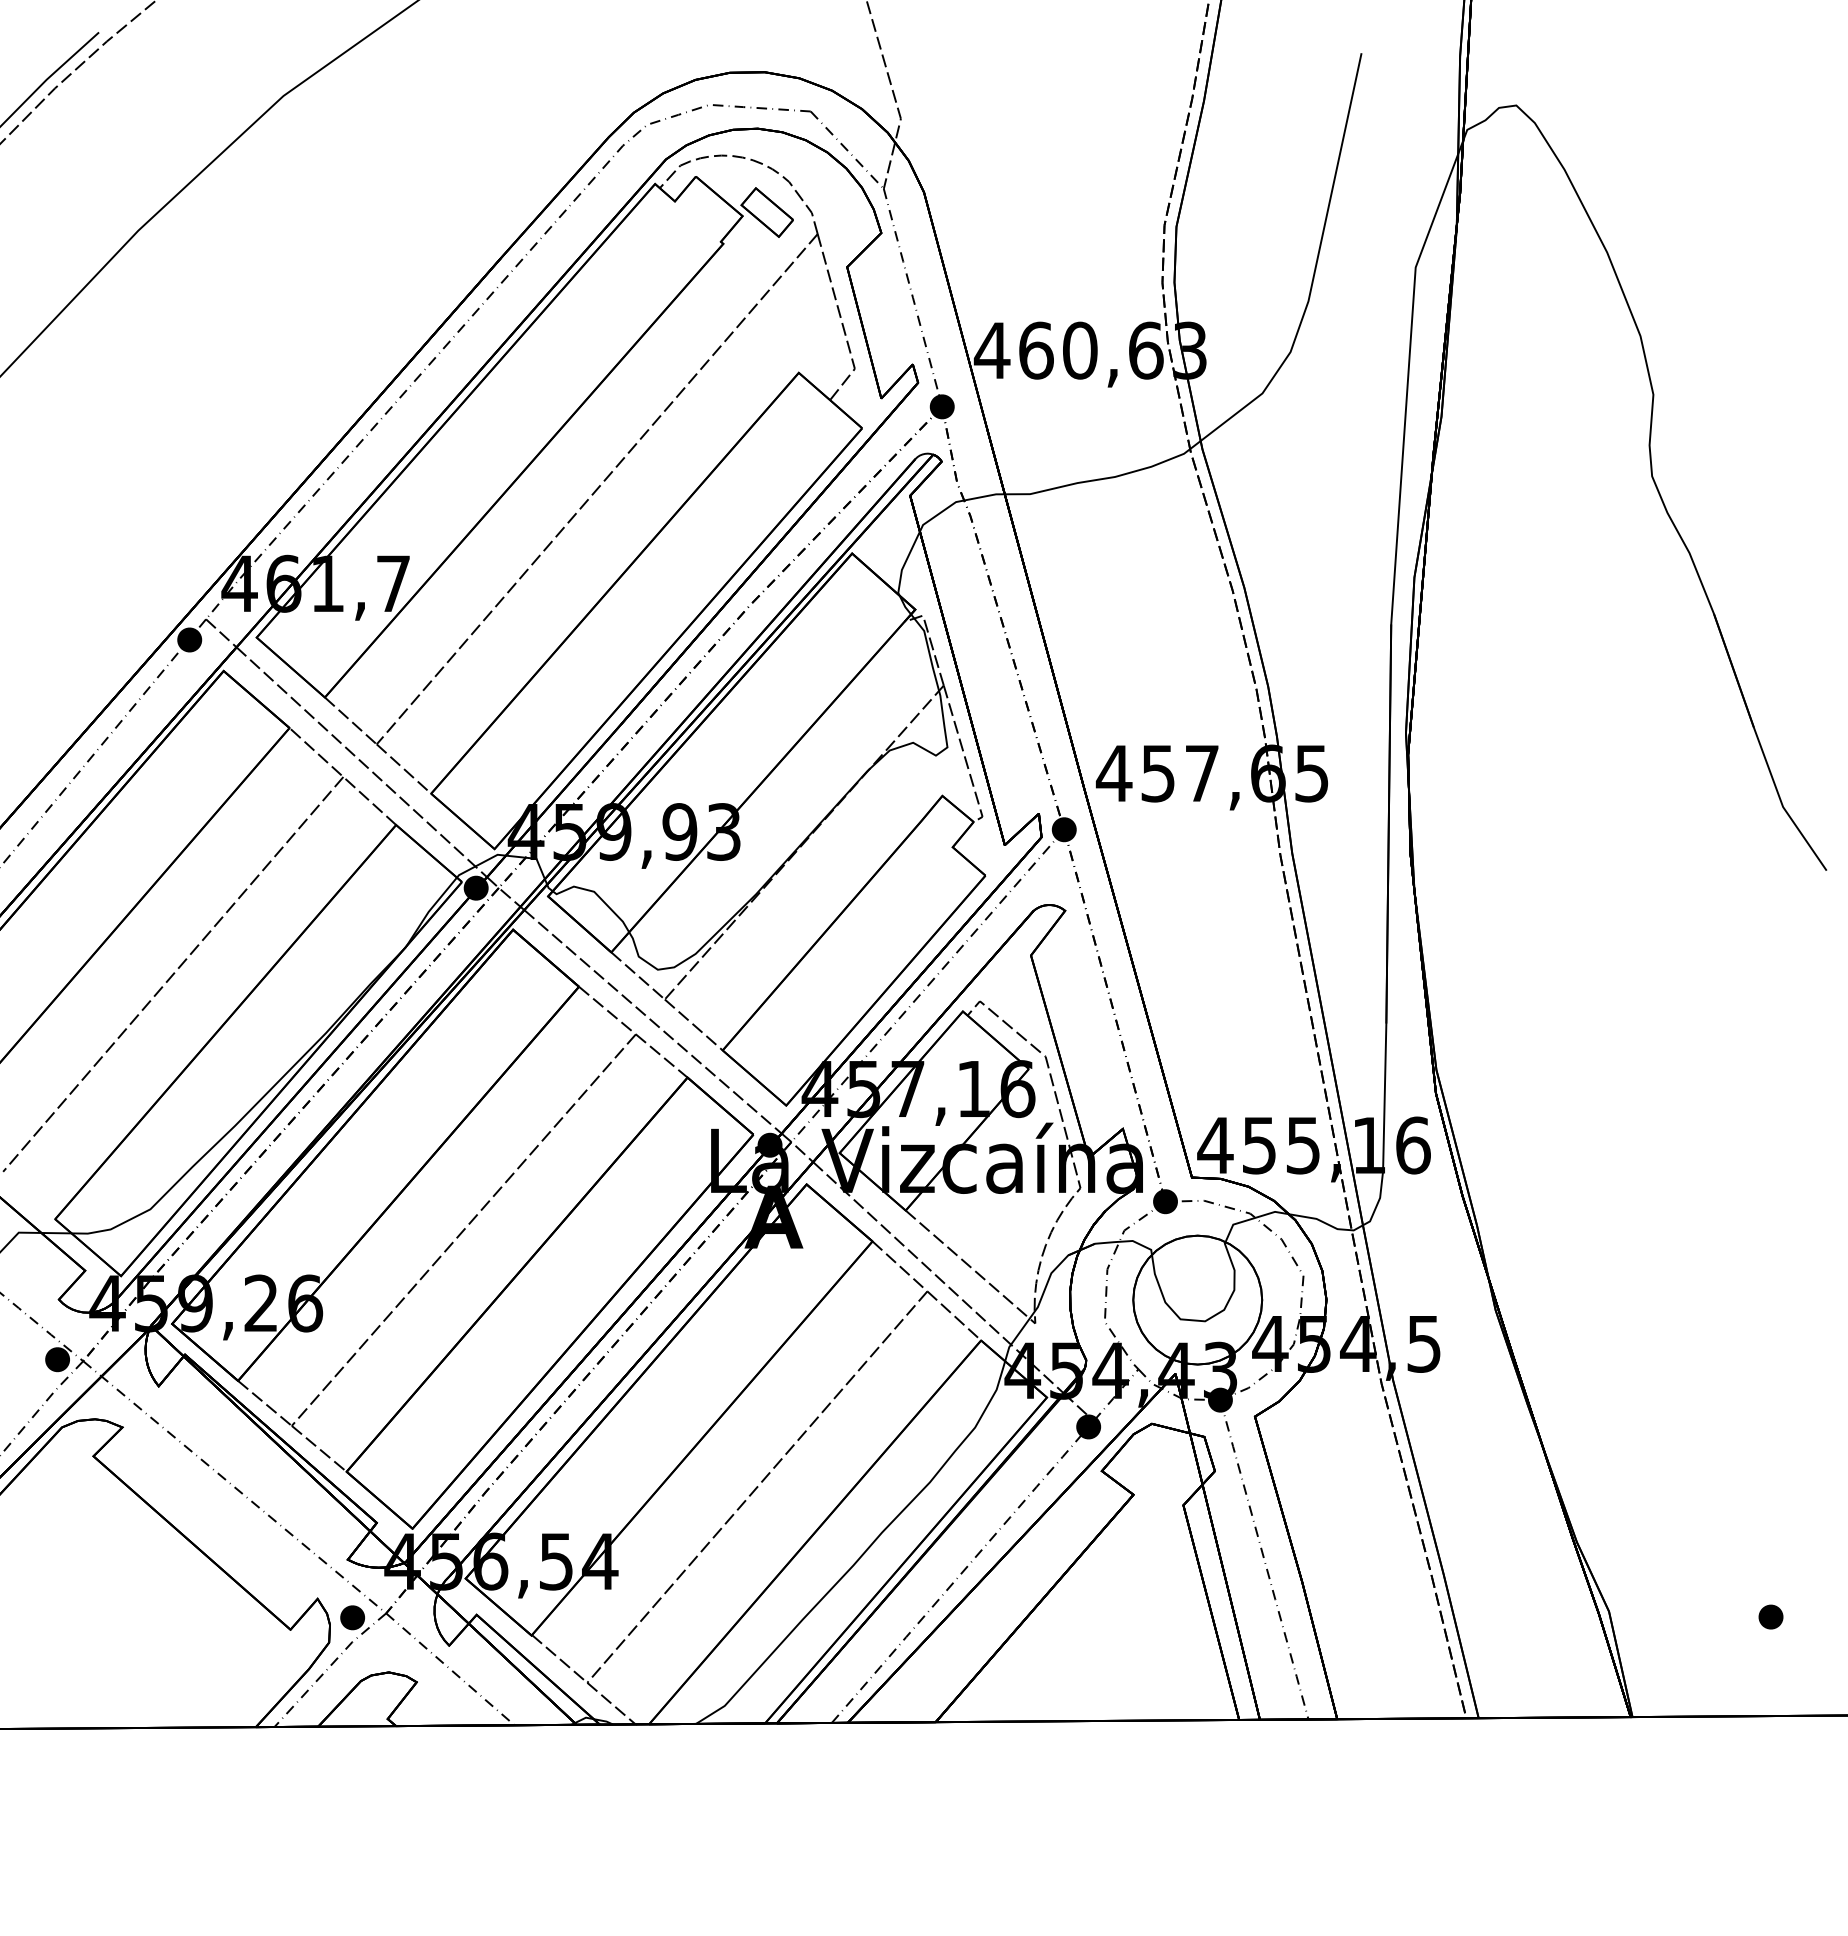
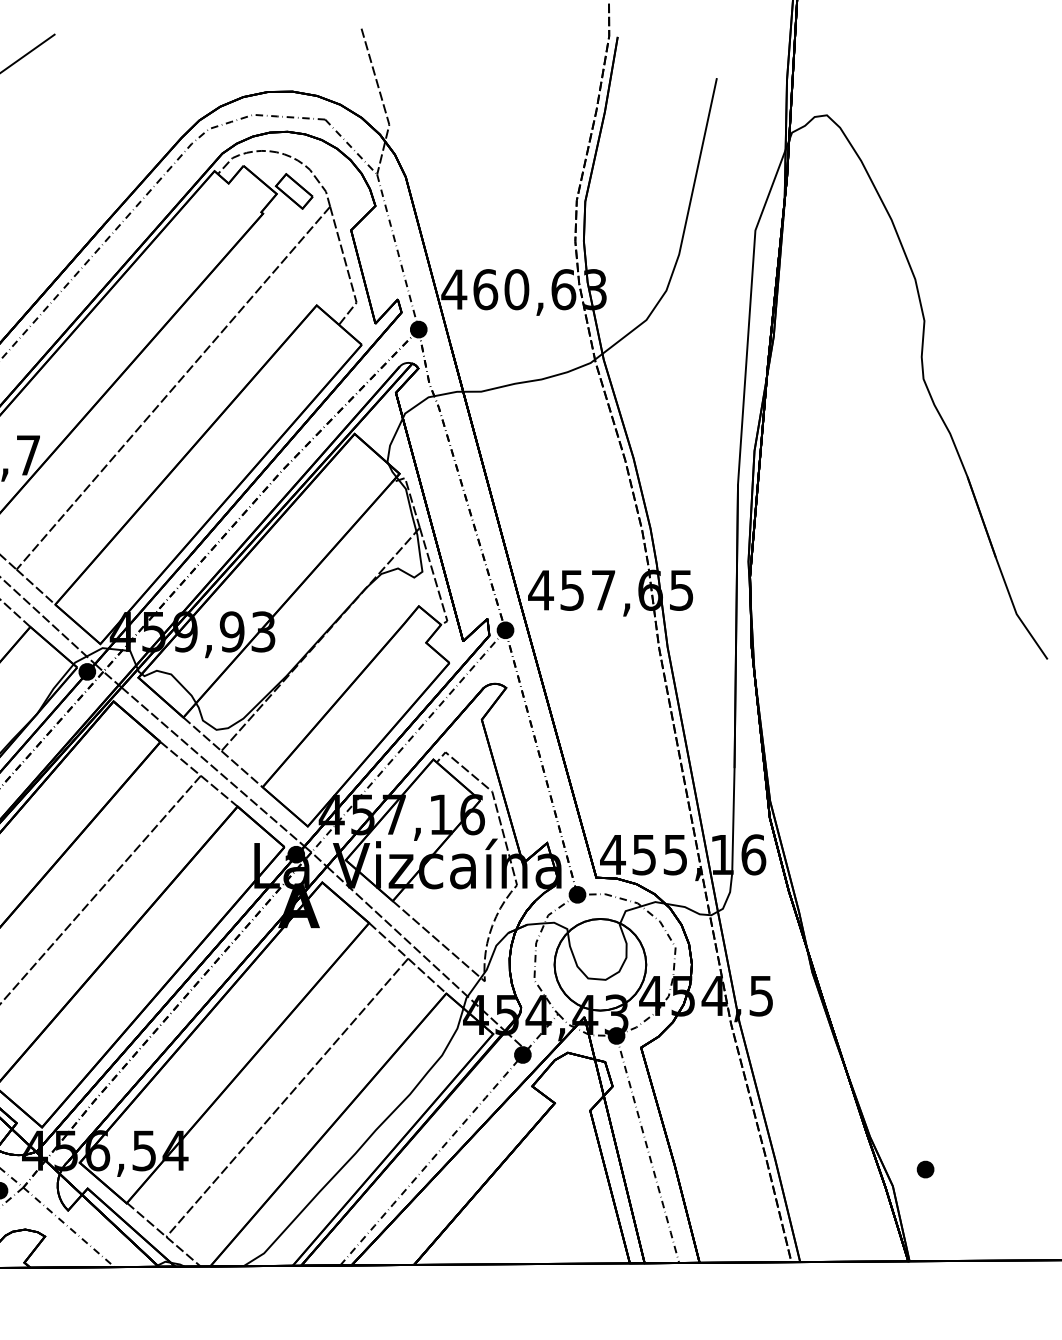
part: (1770, 1616) -> (925, 1169), moved

